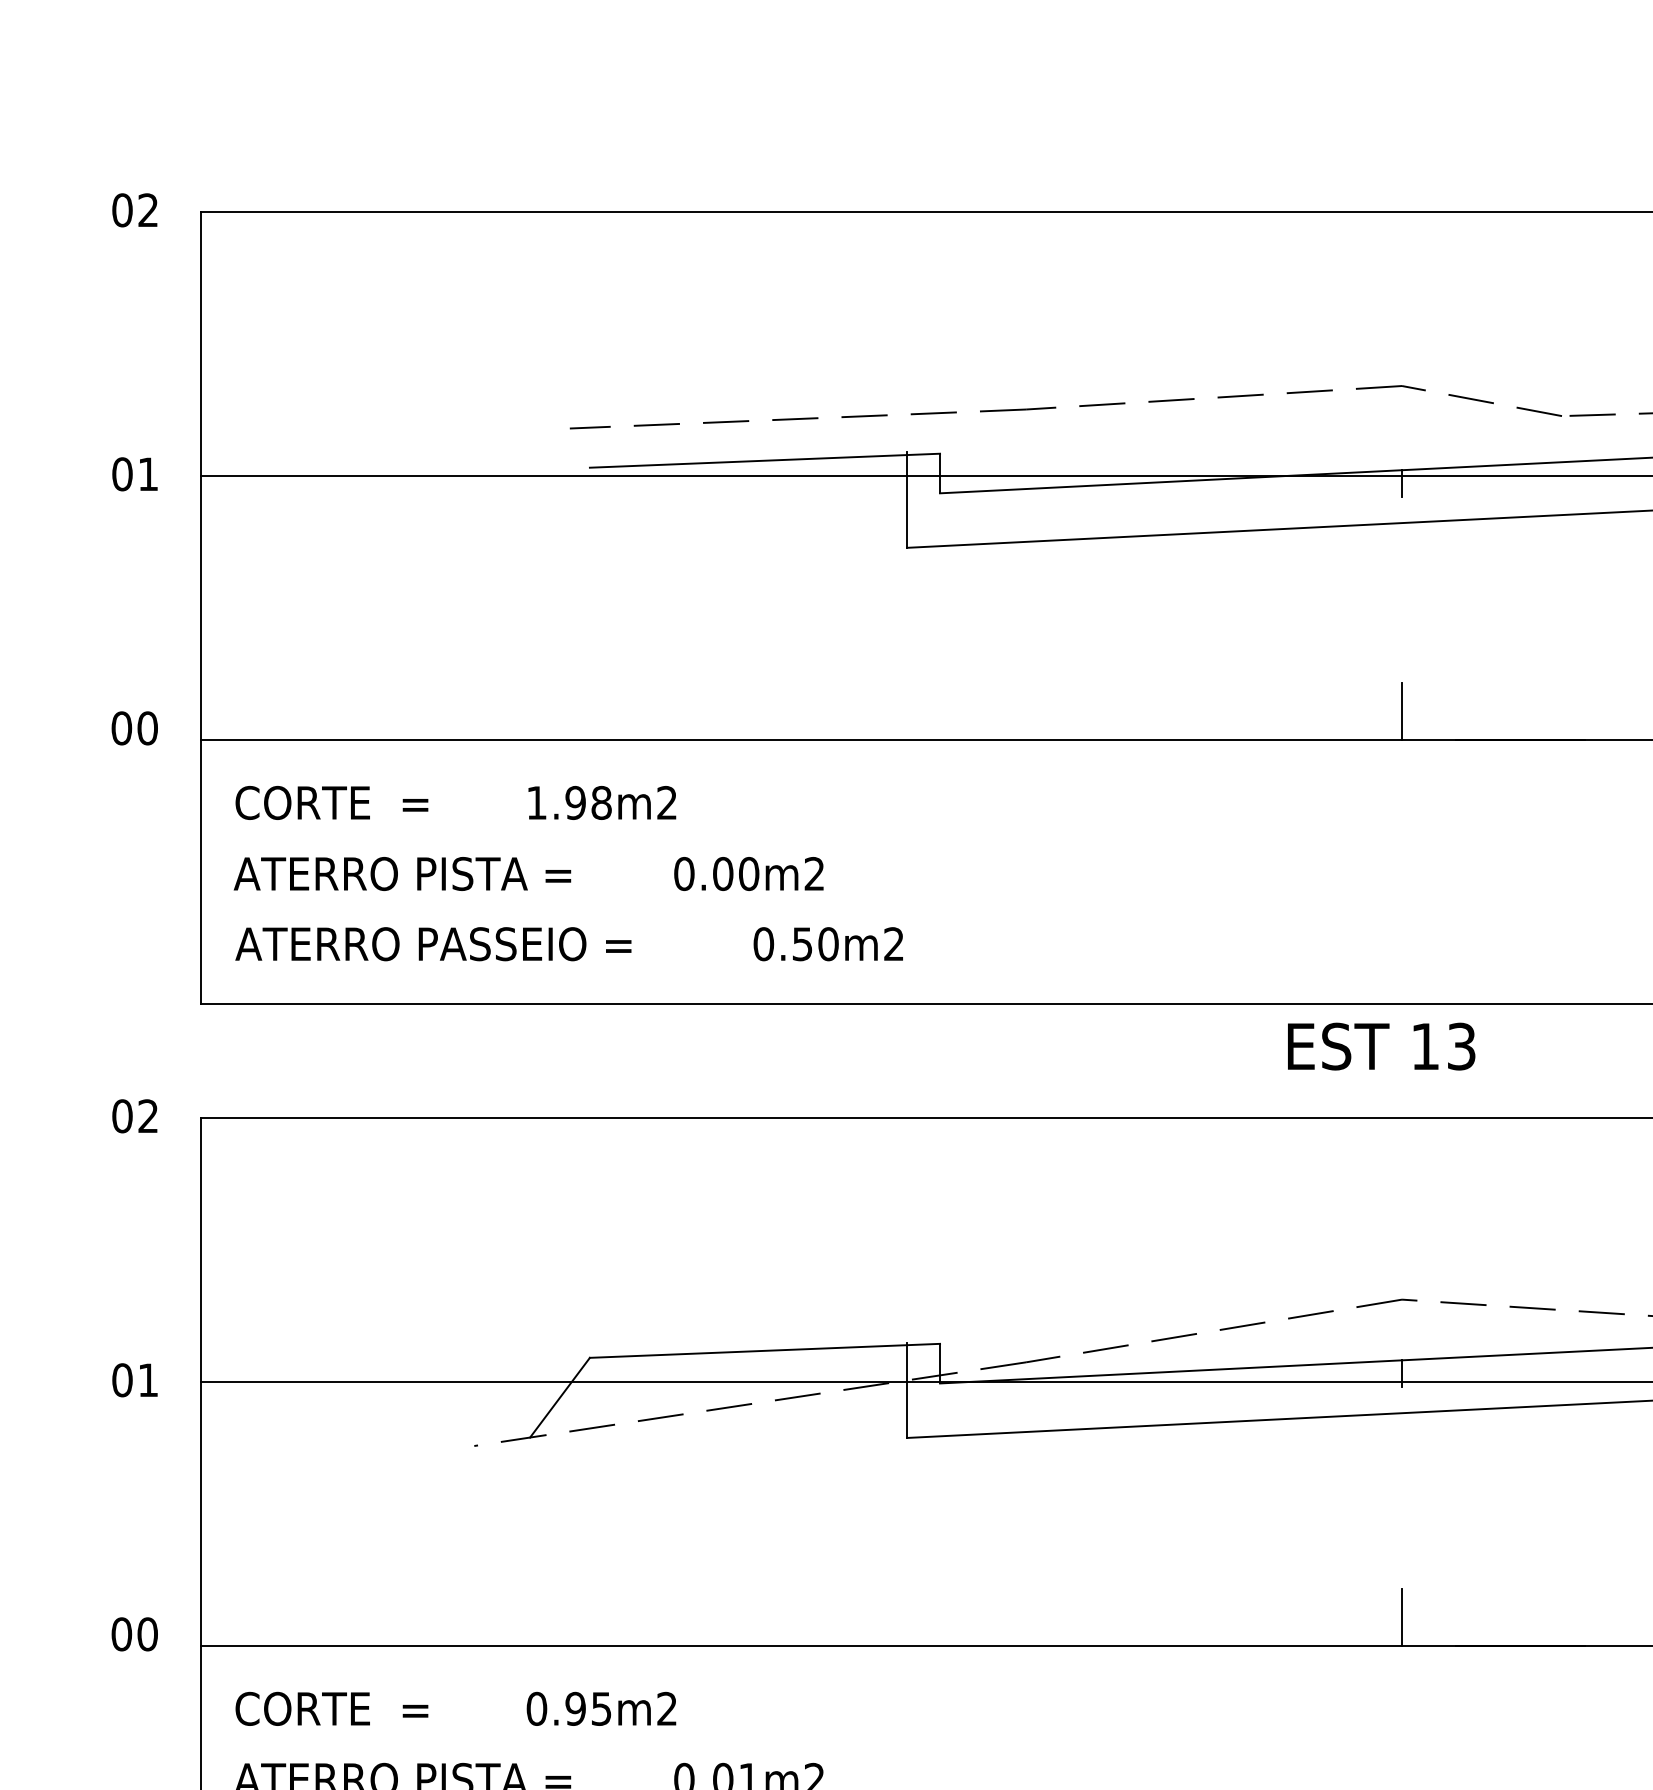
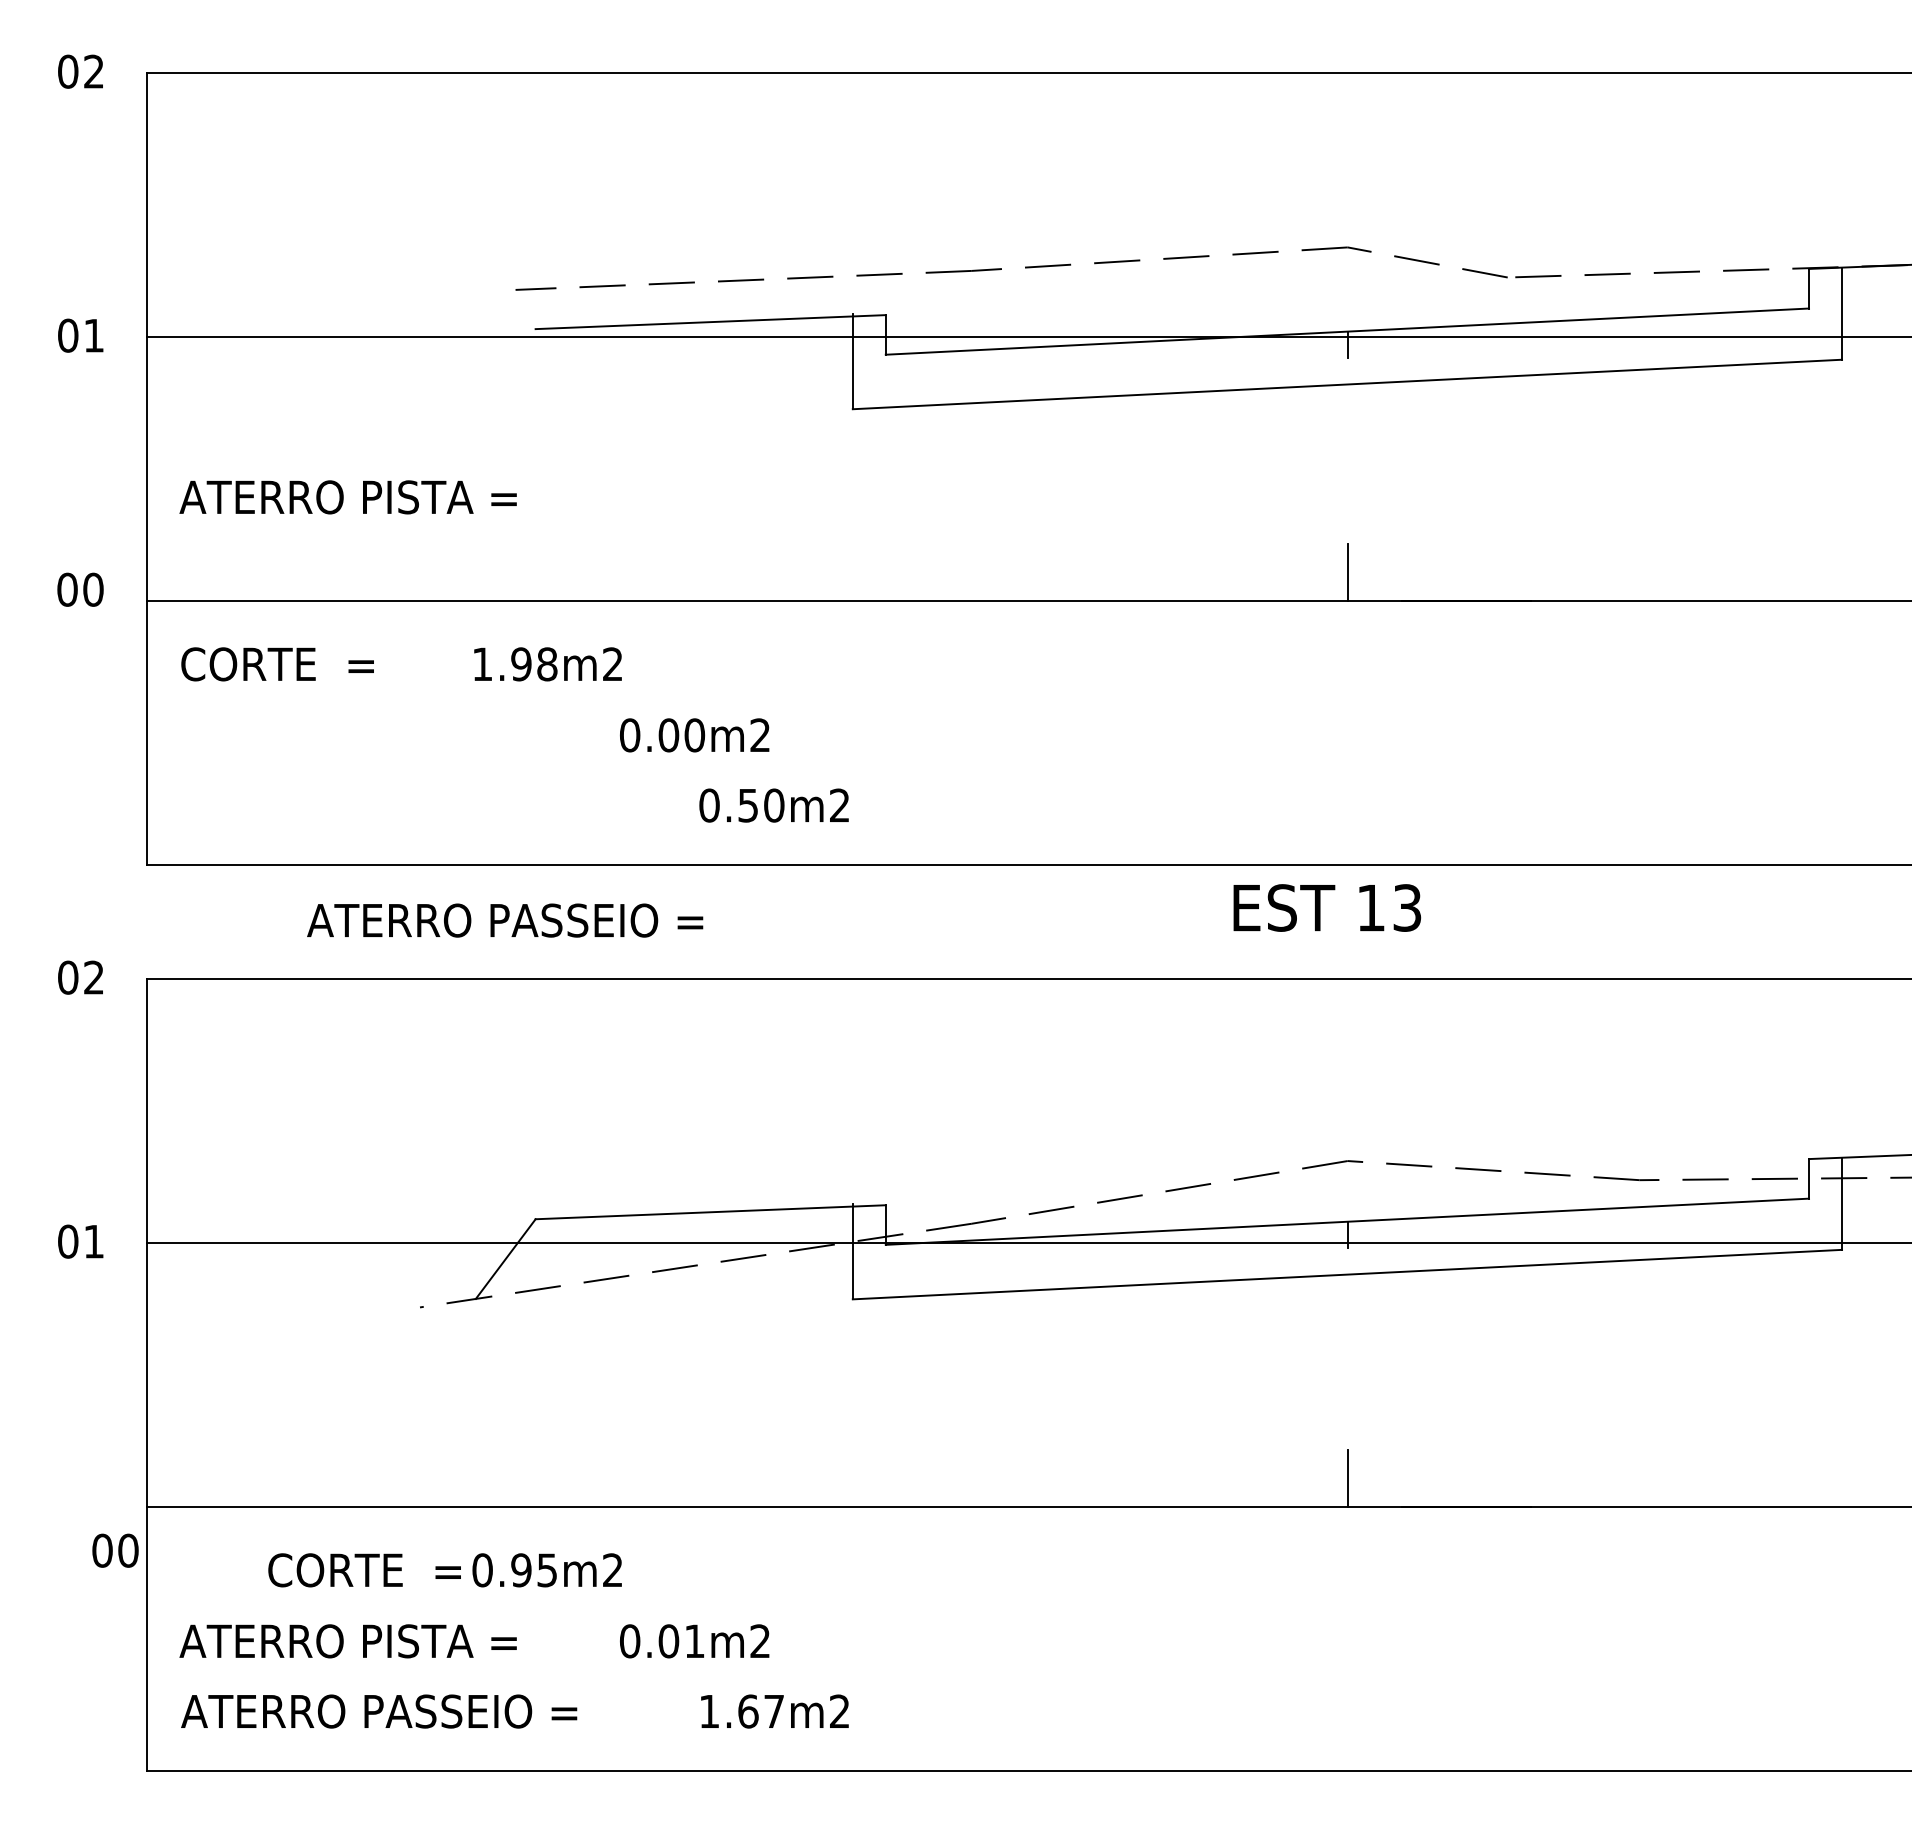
text: (401, 874) -> (347, 497), moved
text: (433, 944) -> (505, 920), moved
text: (134, 1634) -> (115, 1550), moved
text: (331, 1709) -> (364, 1570), moved

